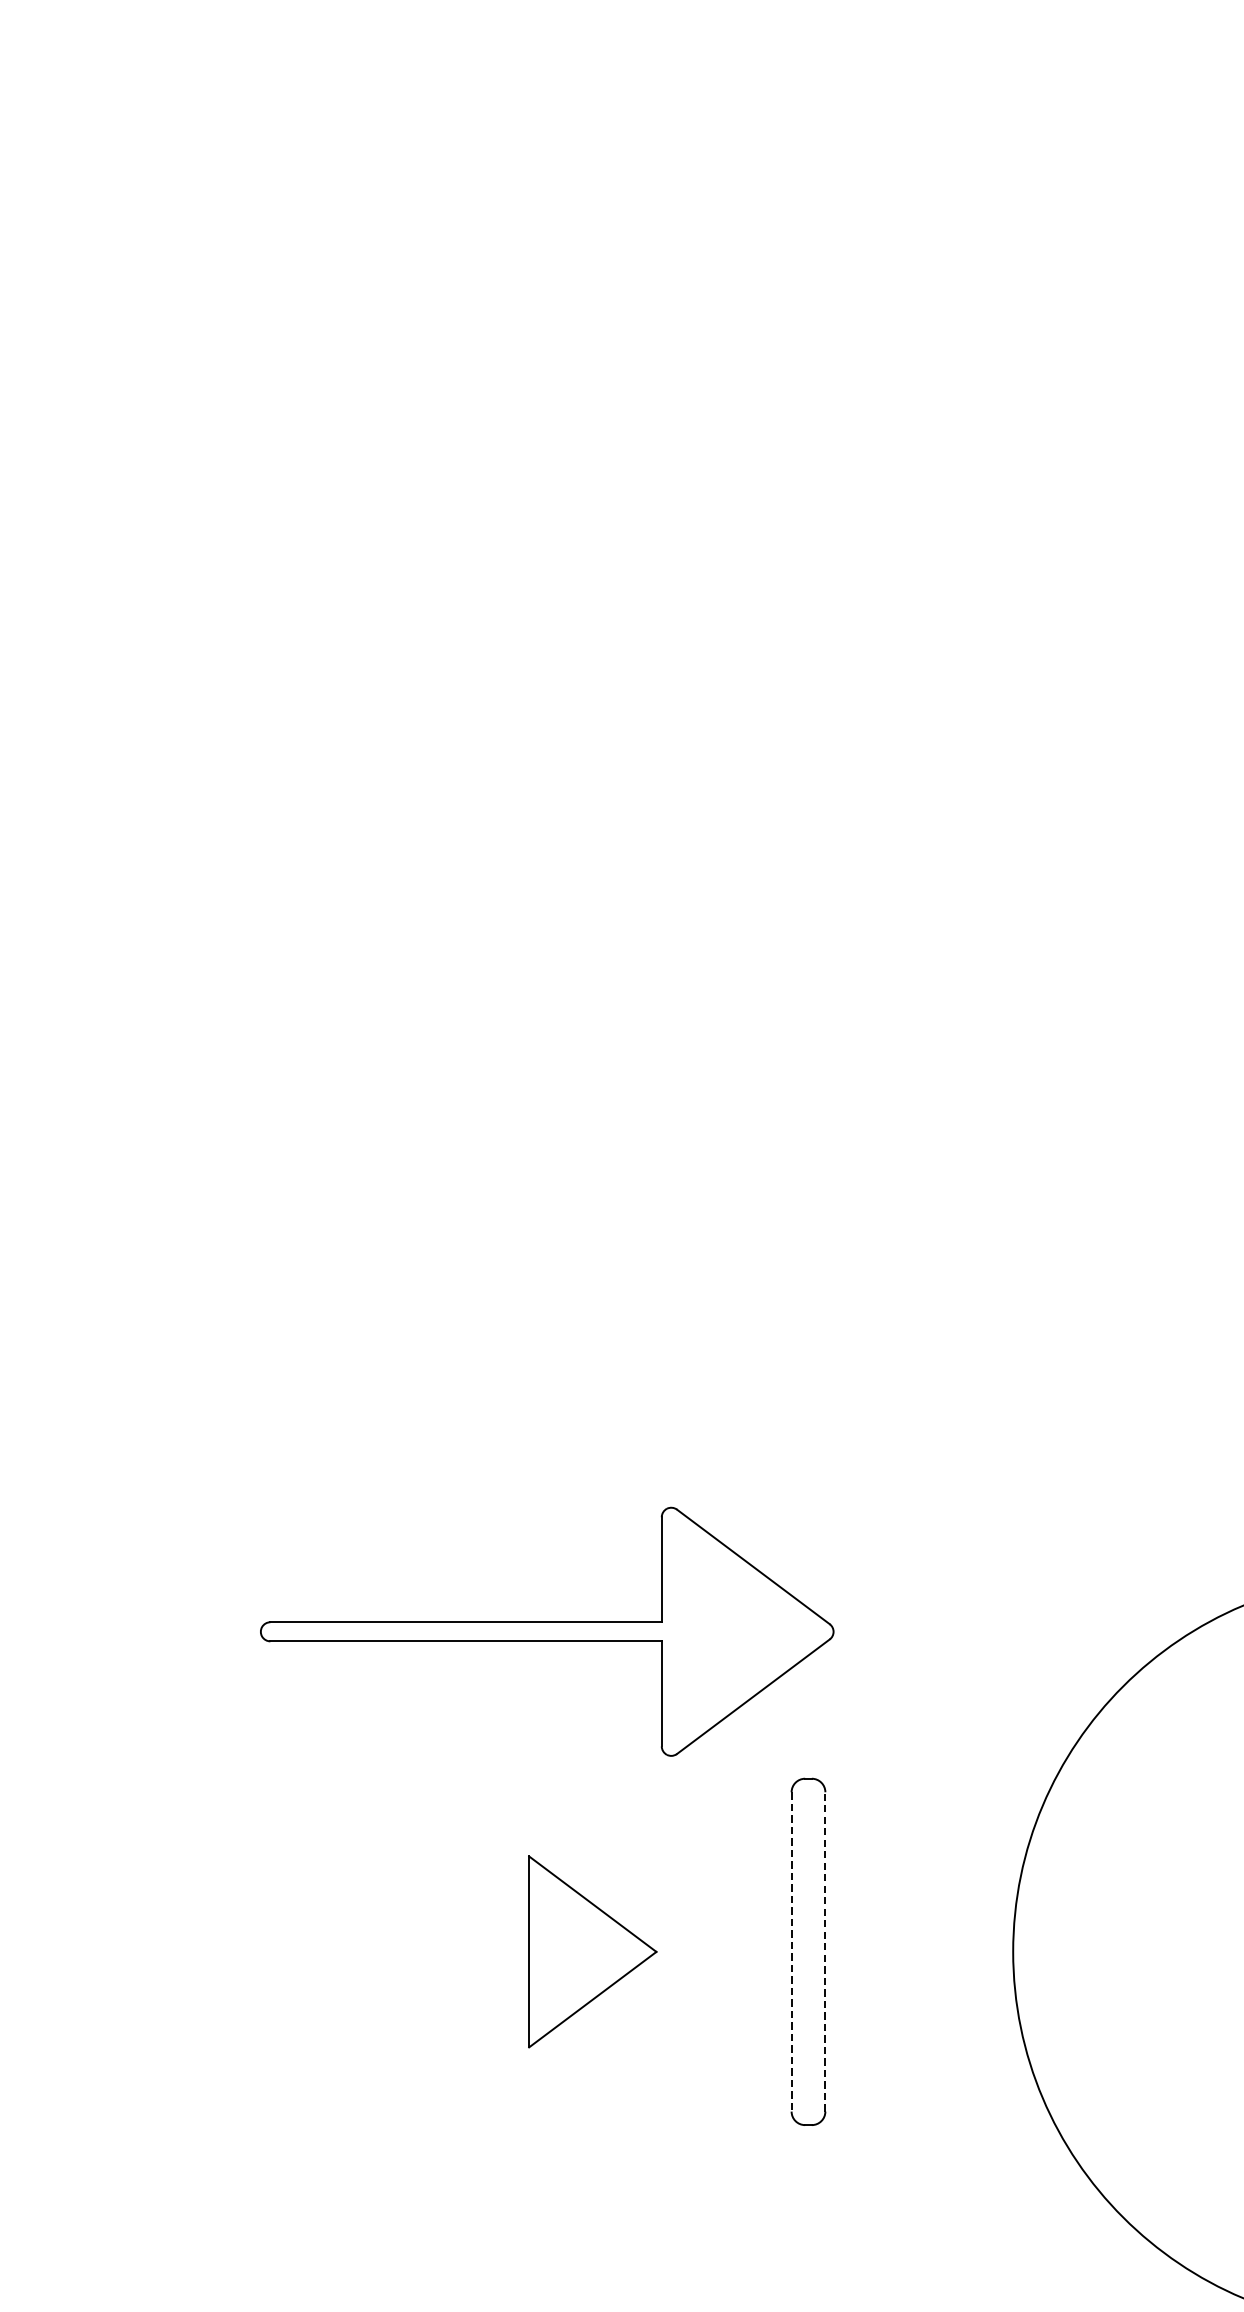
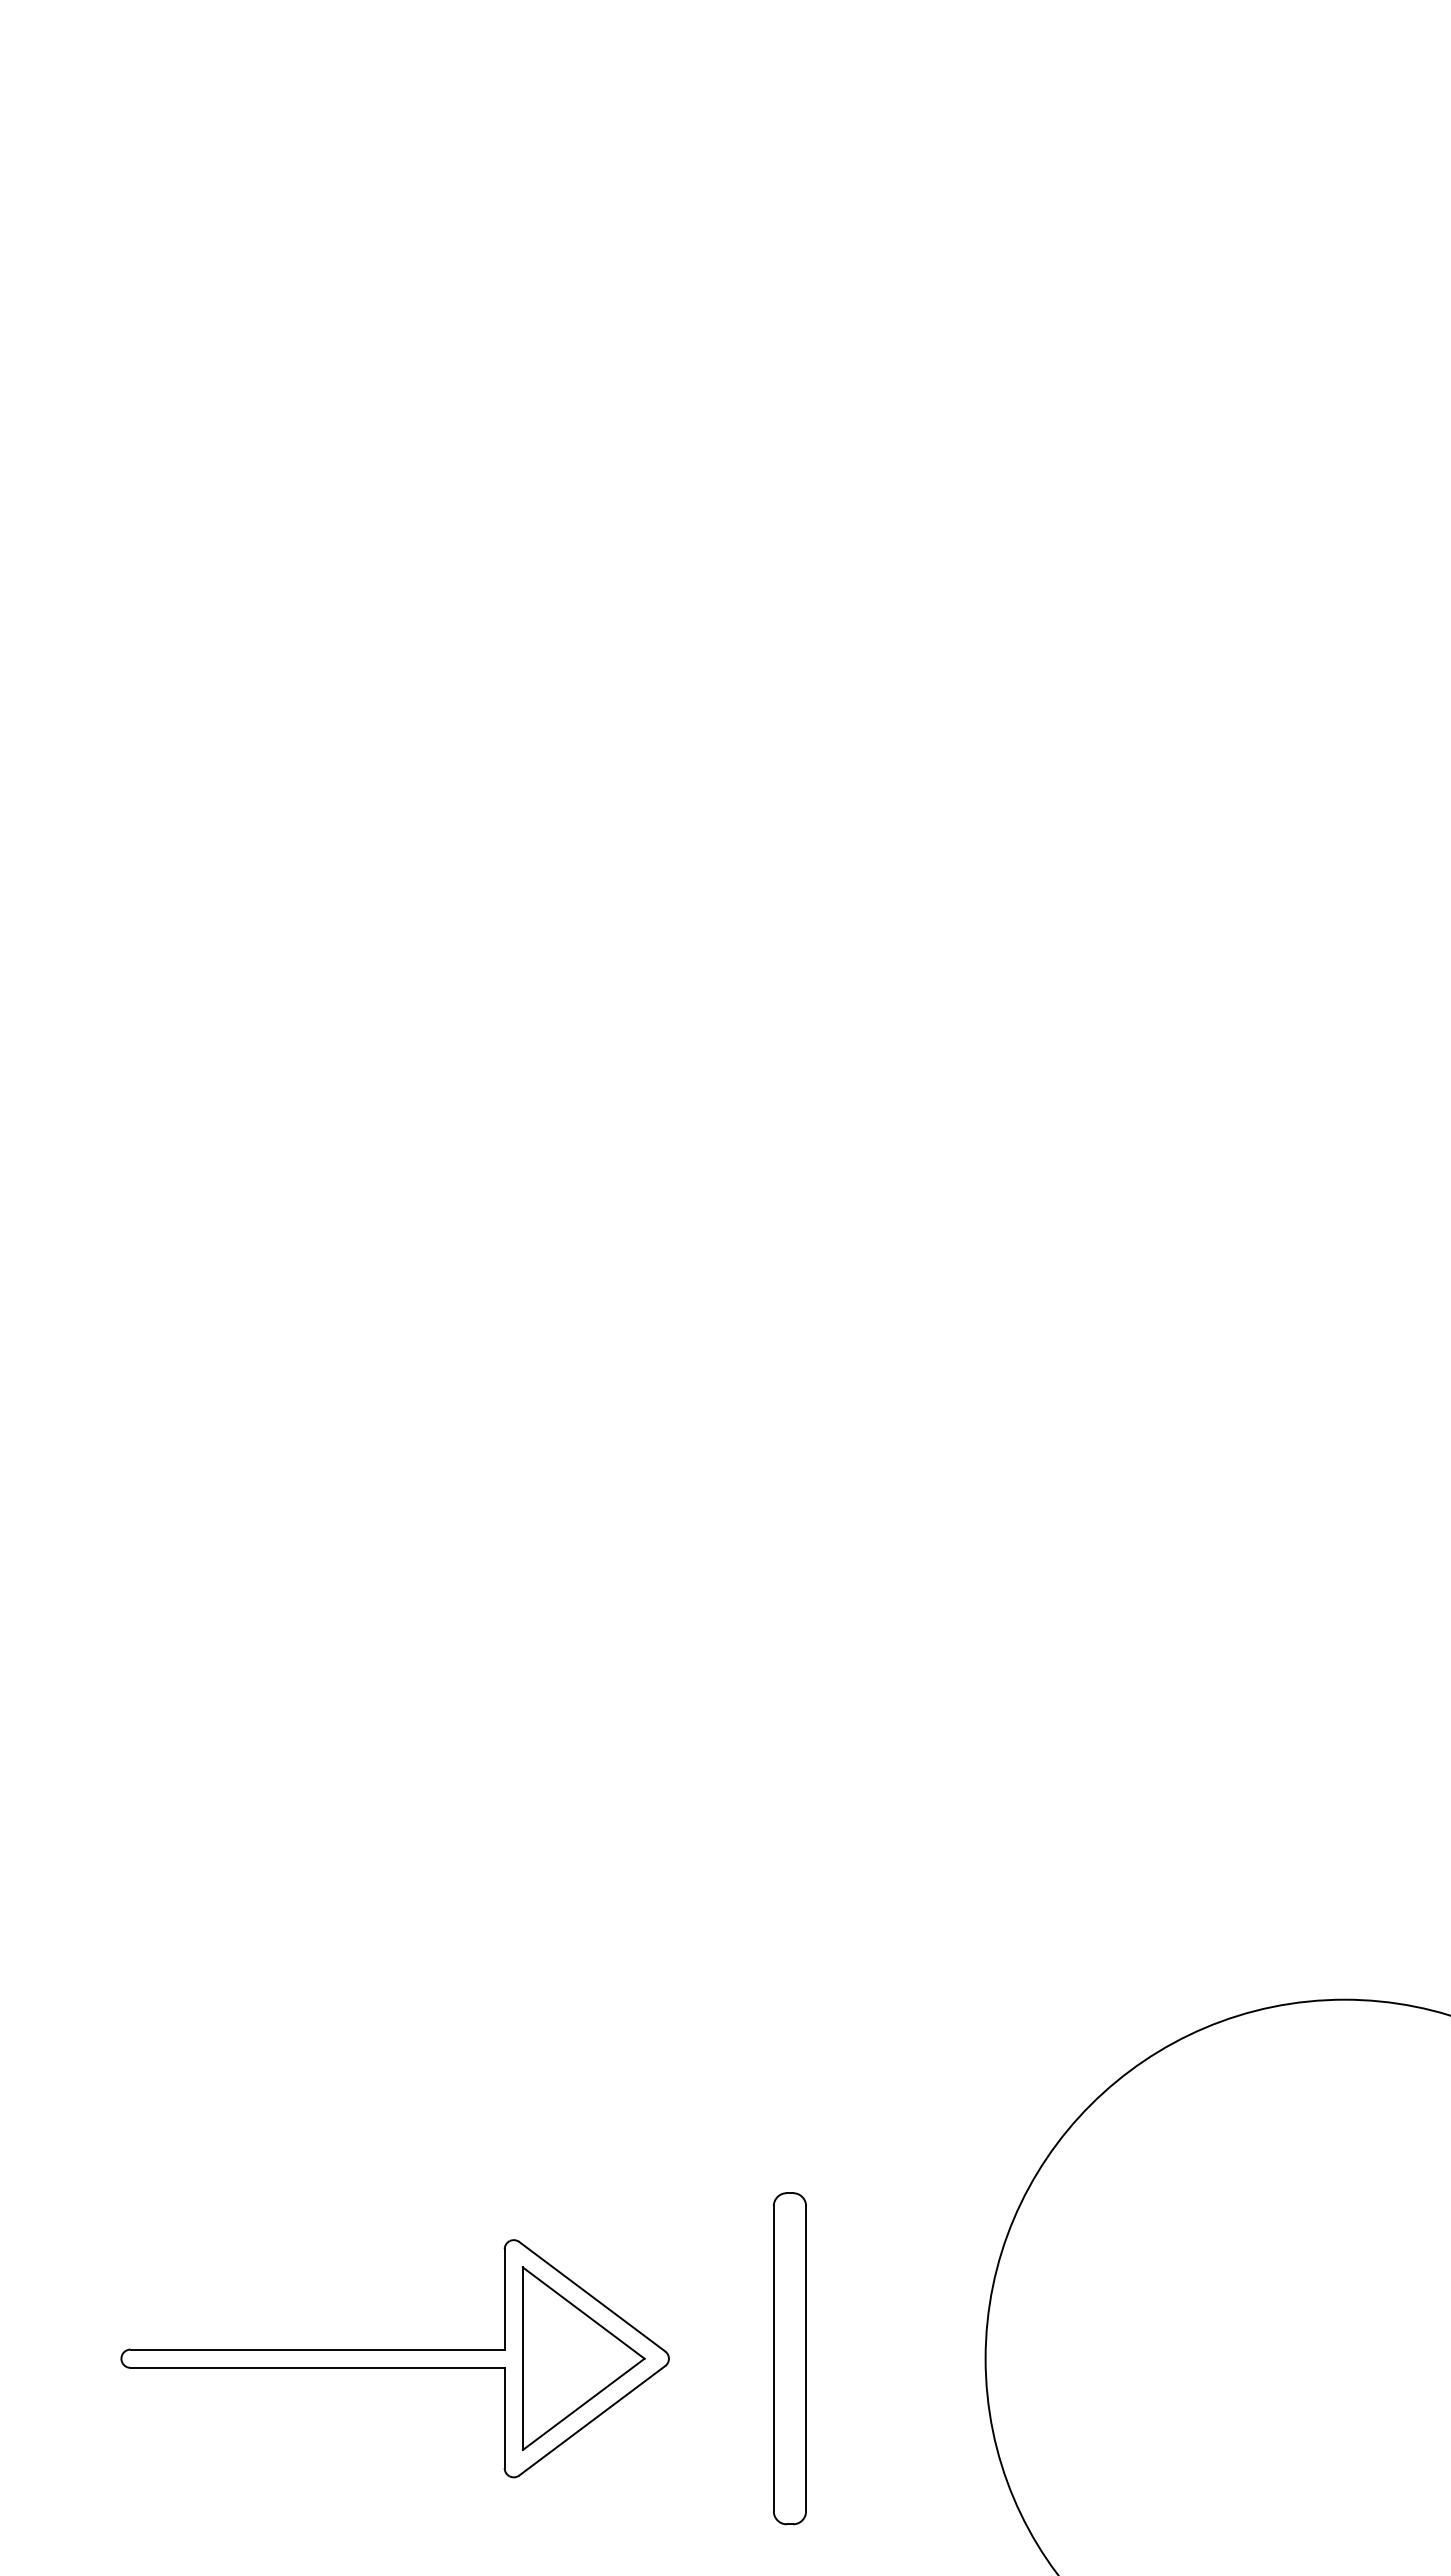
part: (546, 1631) -> (394, 2358), moved
line: (791, 1951) -> (773, 2358), dashed -> solid
line: (825, 1951) -> (806, 2358), dashed -> solid

